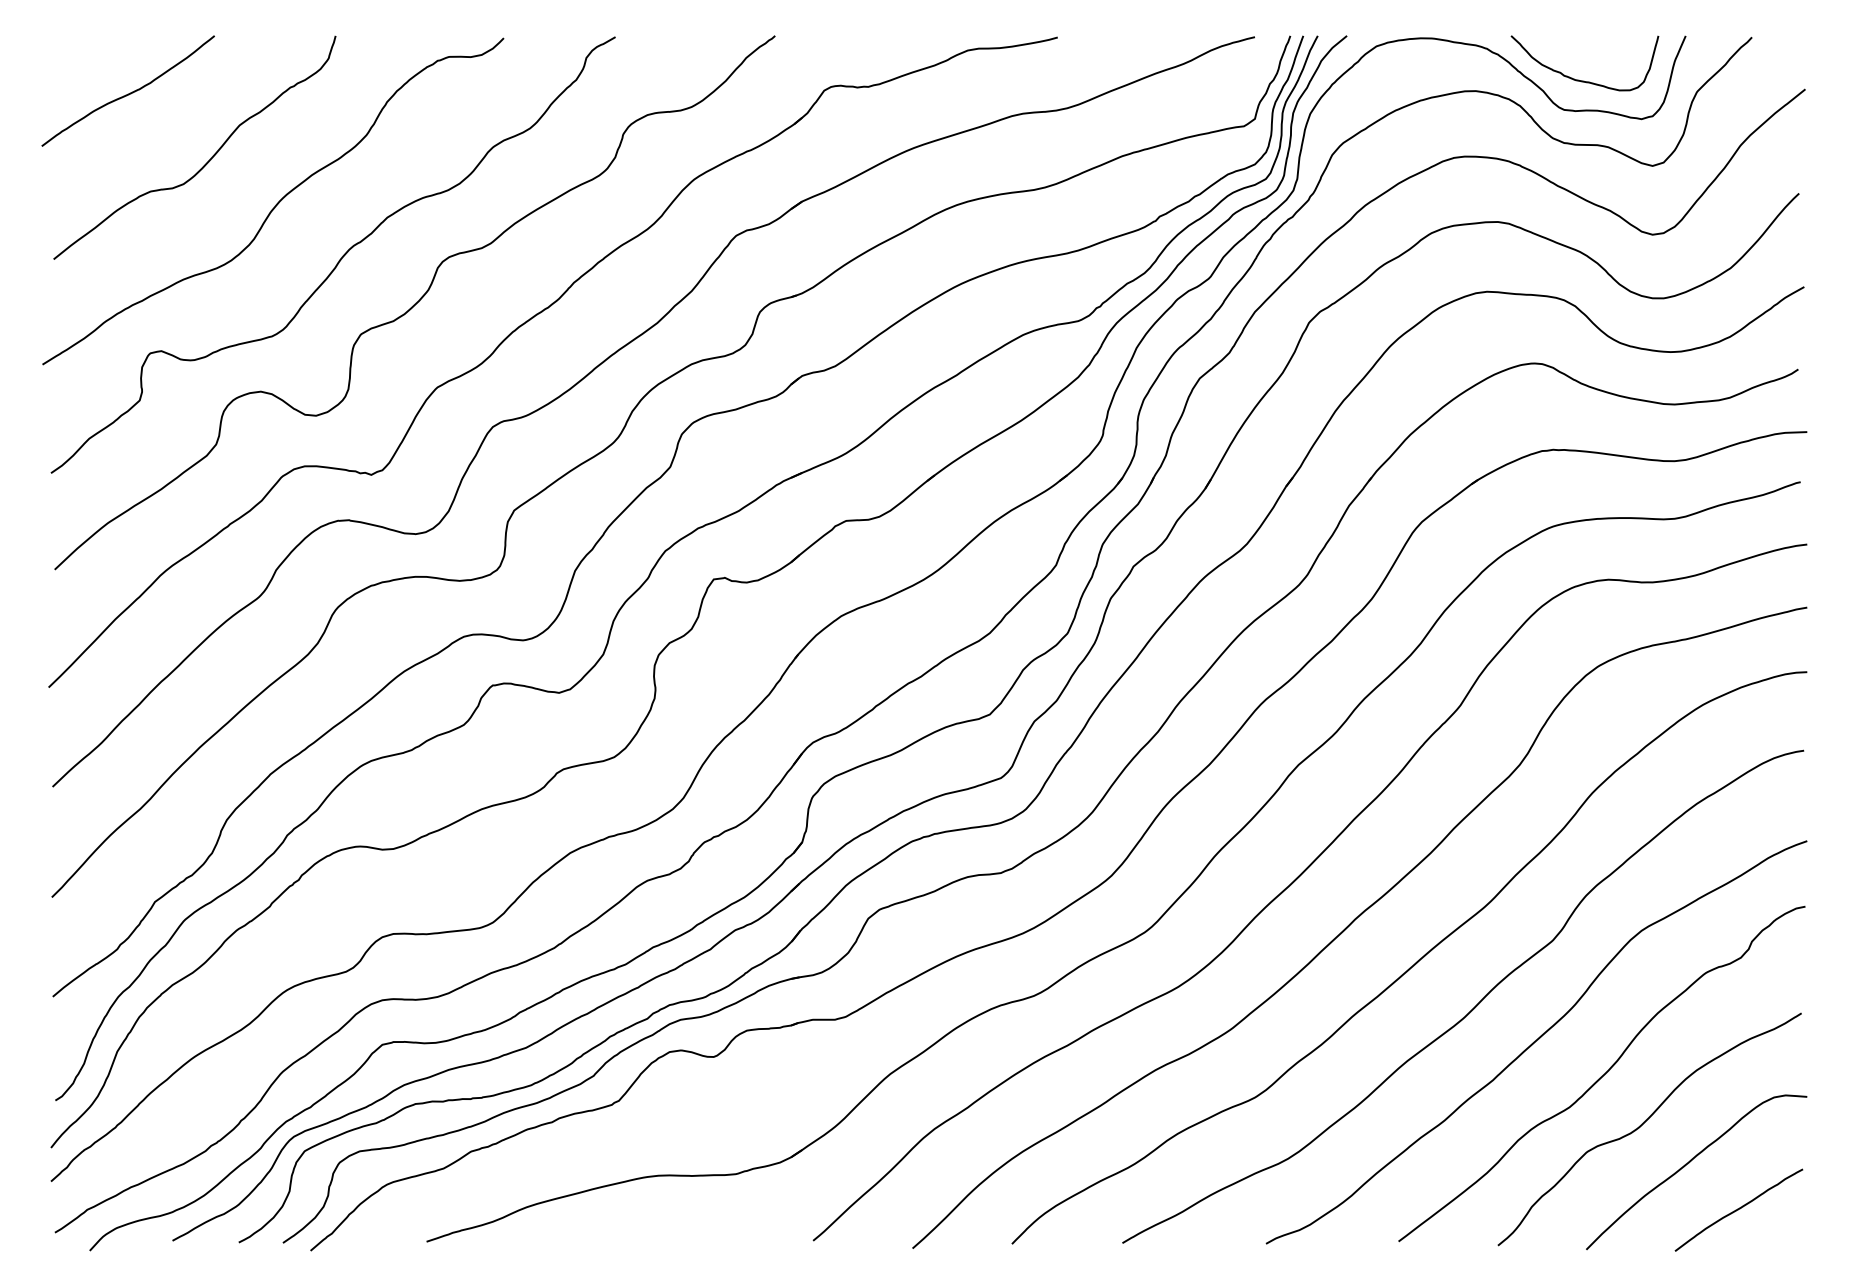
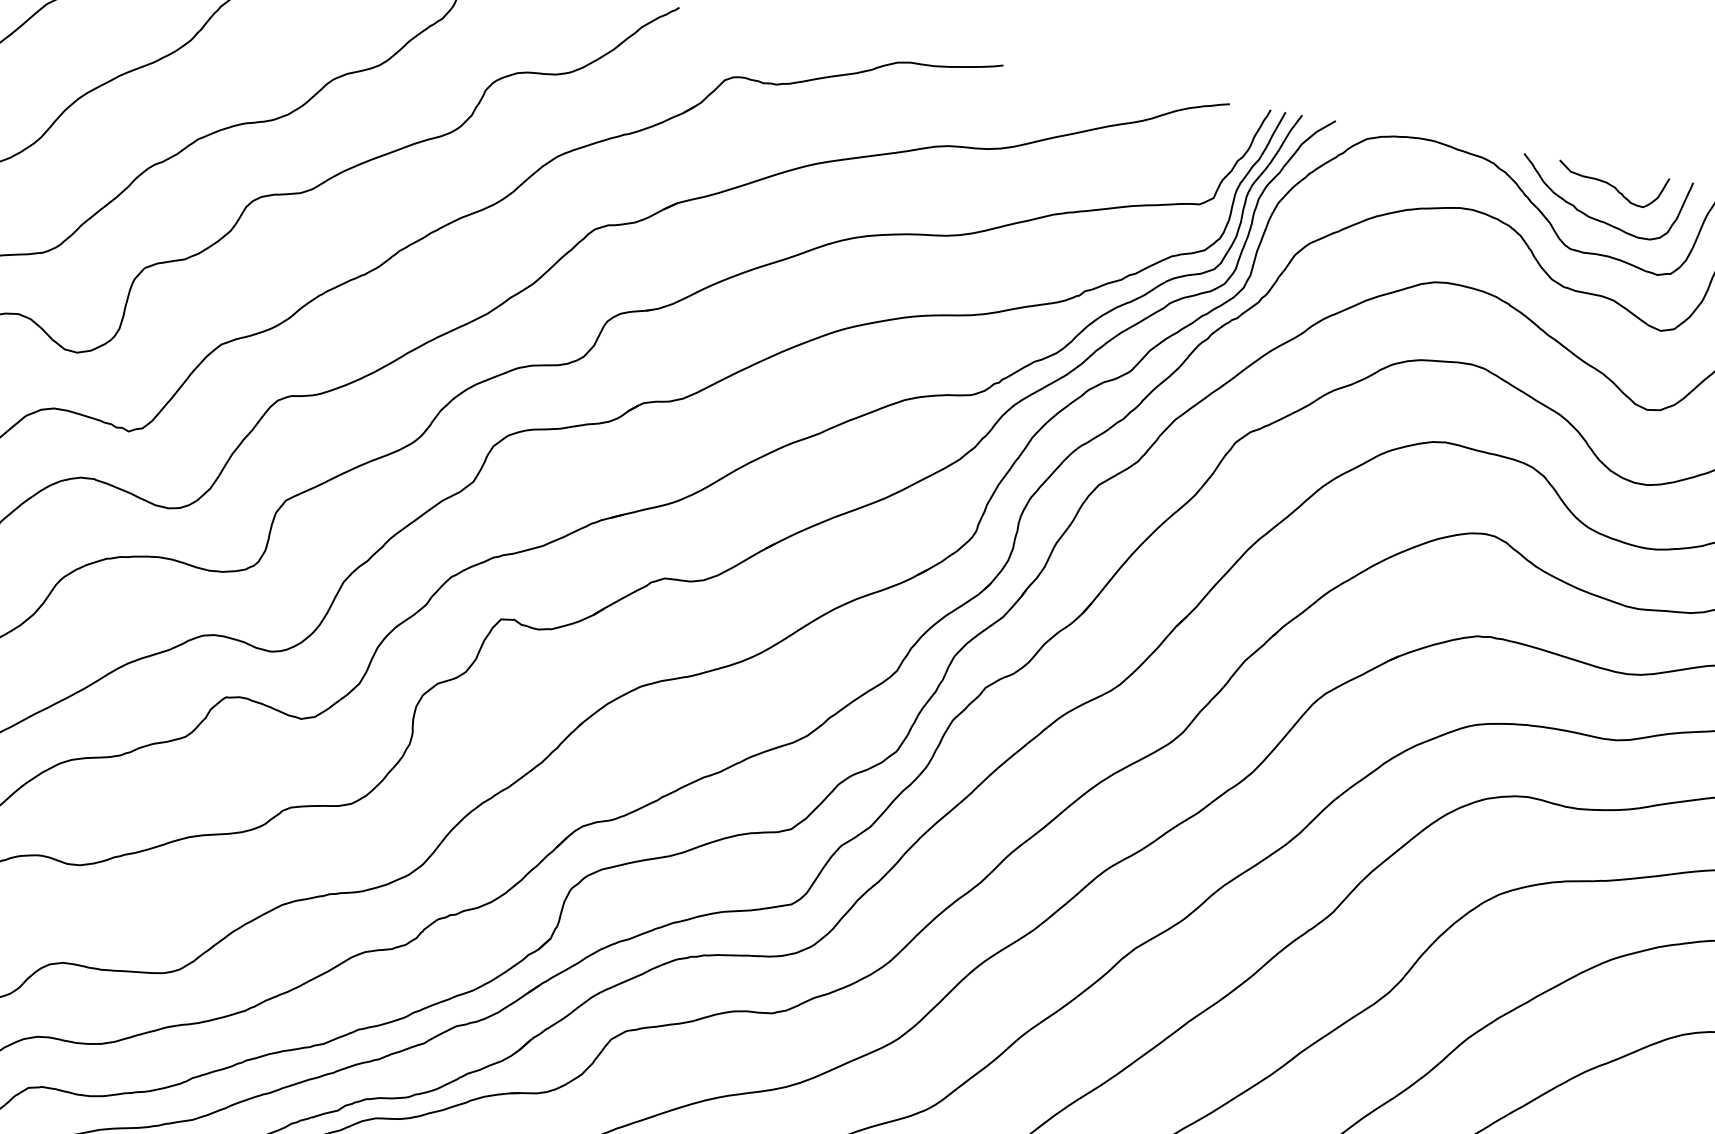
curve: (1590, 49) -> (1612, 184), added

